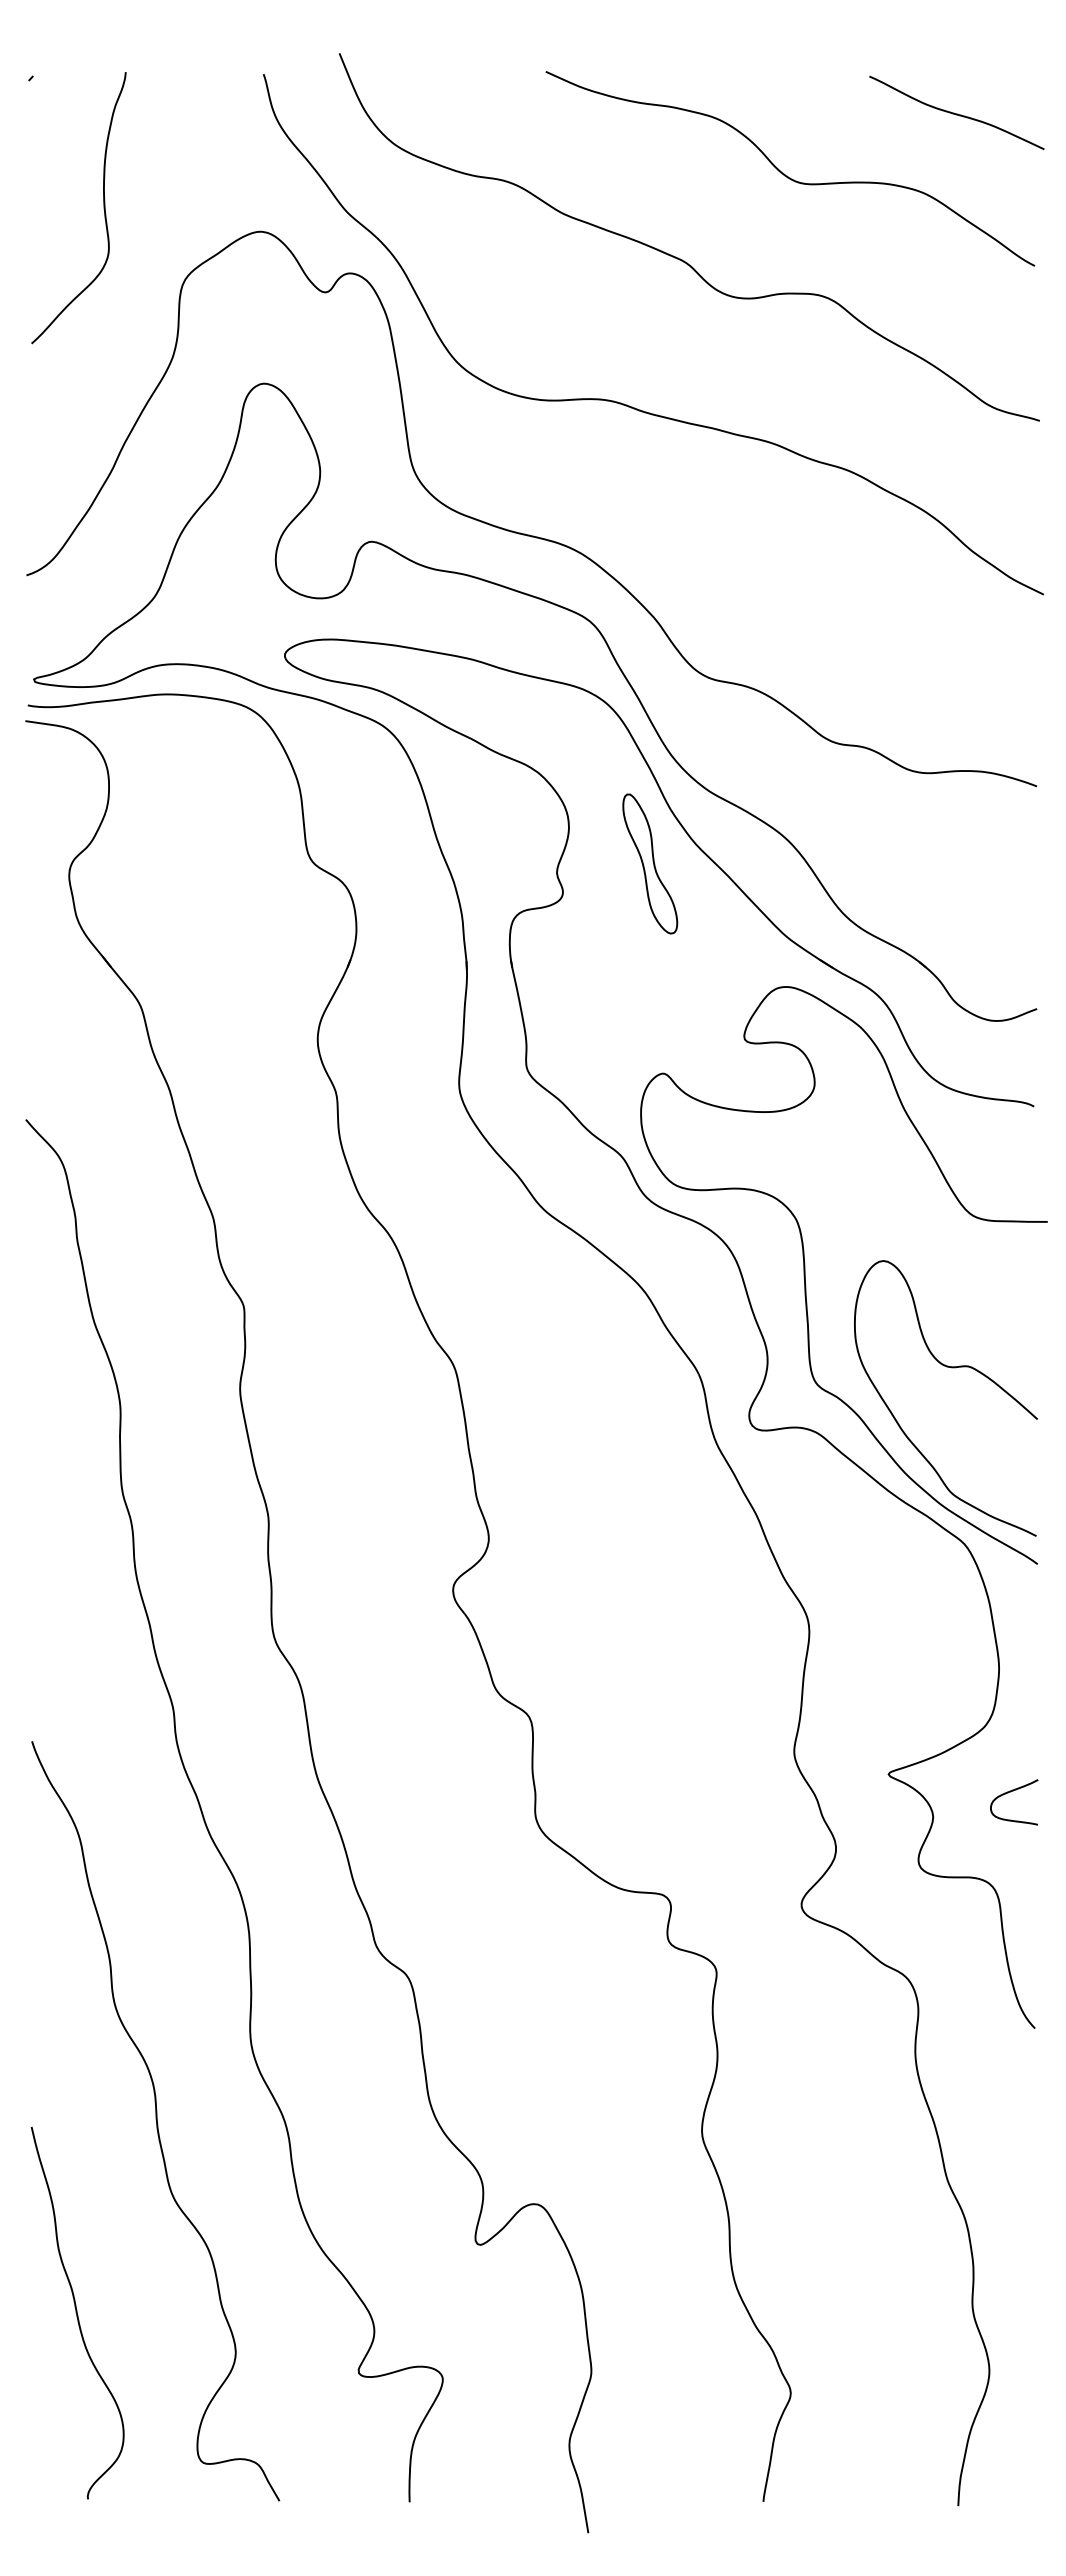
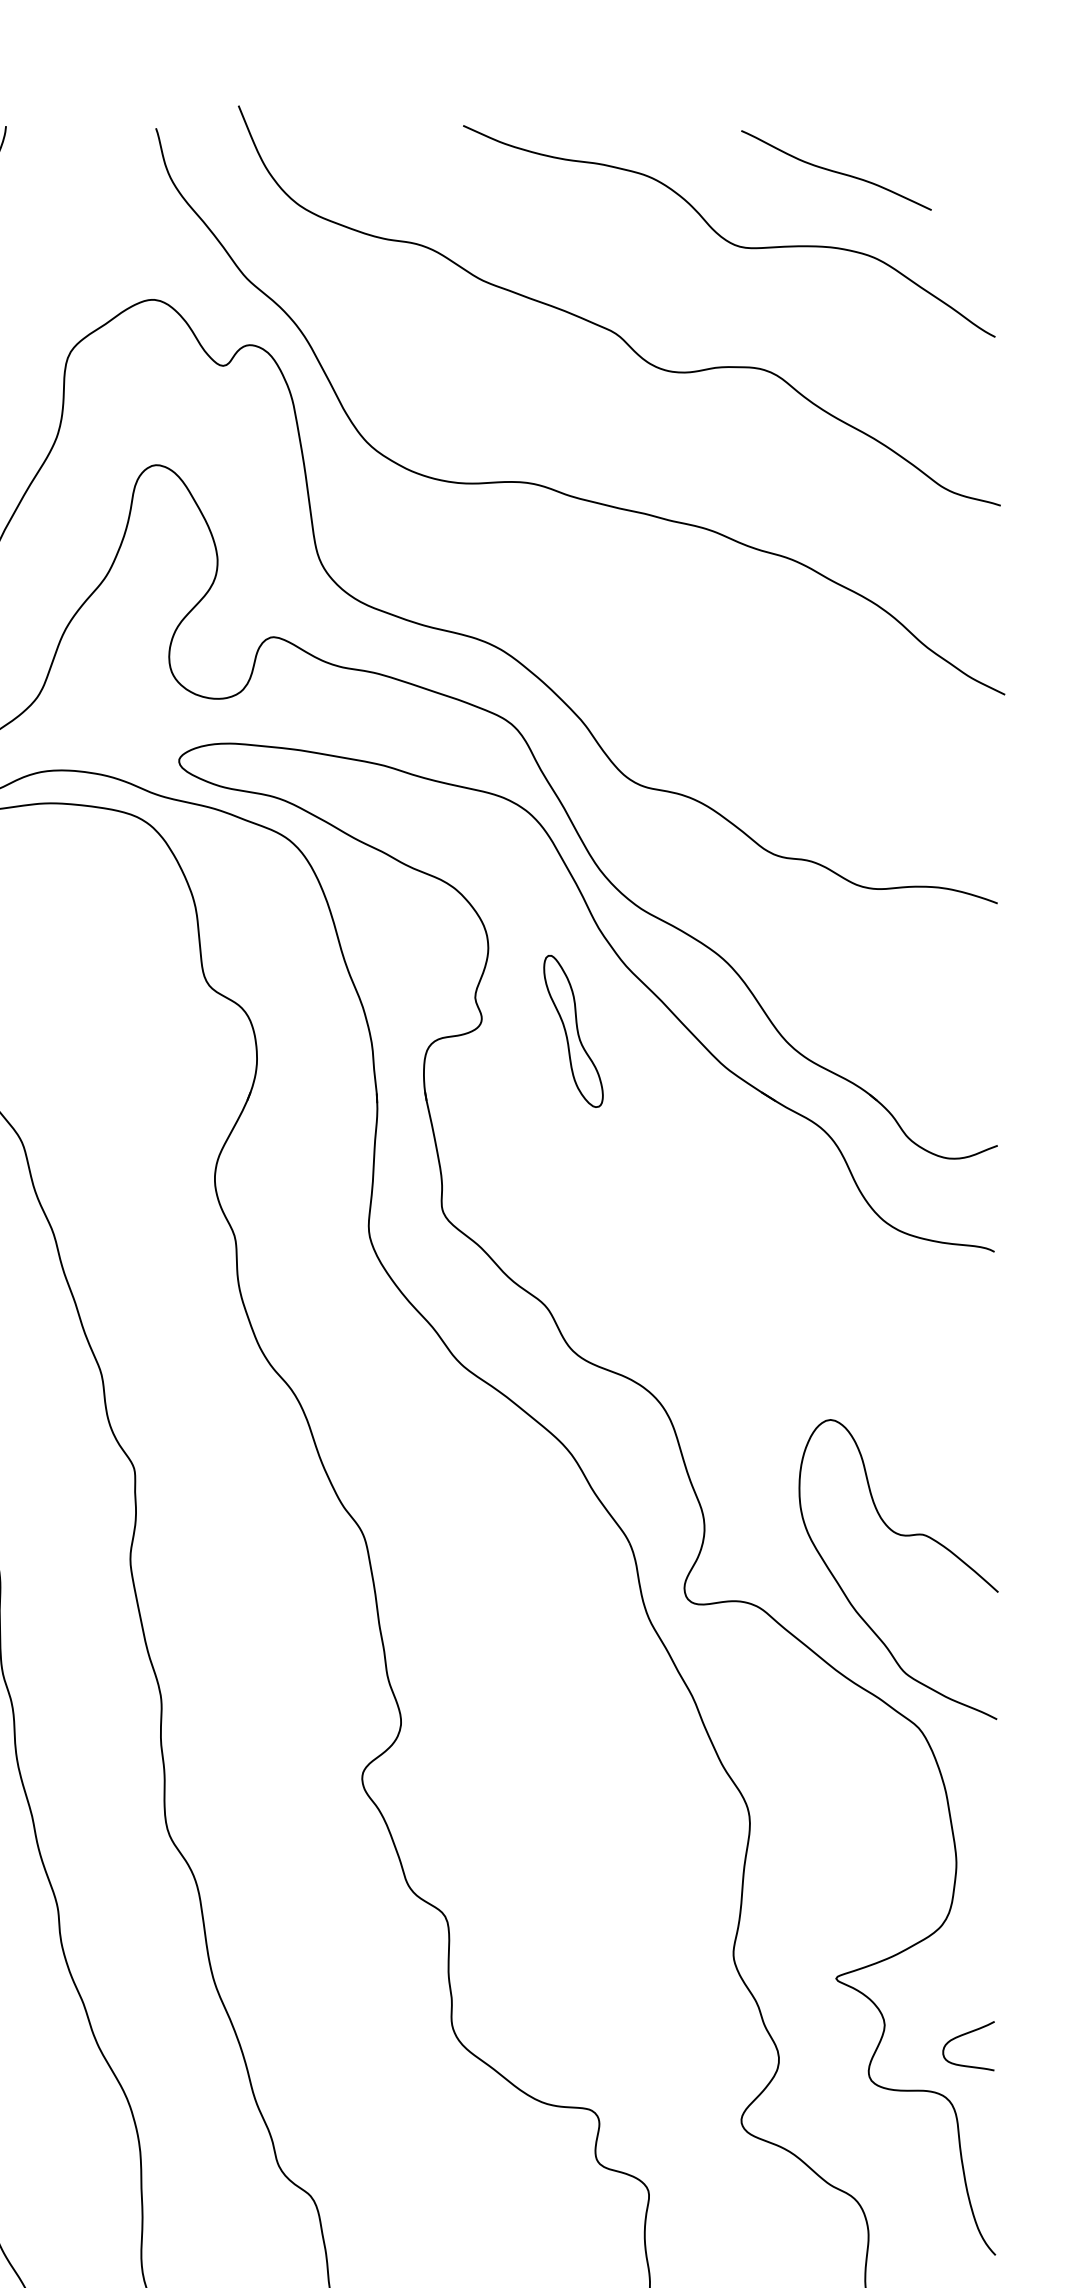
curve: (956, 113) -> (836, 171), moved
part: (650, 863) -> (573, 1030), moved
curve: (805, 1275) -> (745, 1435), removed
curve: (1010, 1792) -> (964, 2035), moved

